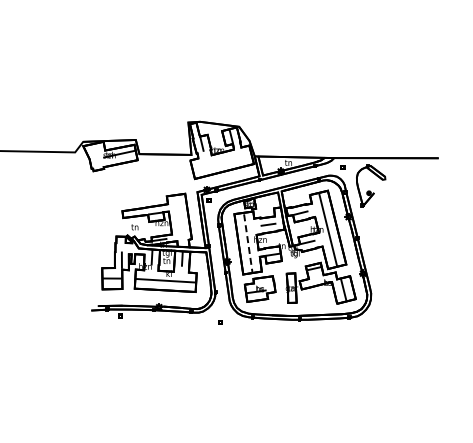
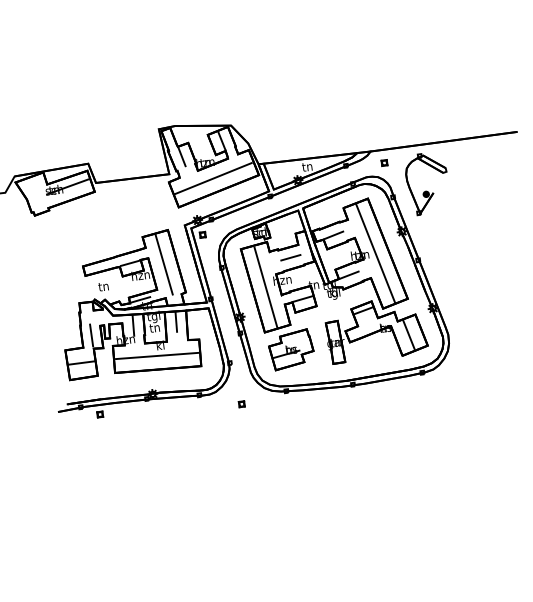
line: (221, 161) -> (212, 177), added
line: (179, 217) -> (164, 264), added
line: (248, 243) -> (266, 287), dashed -> solid

